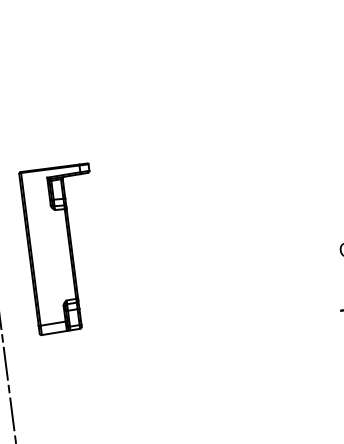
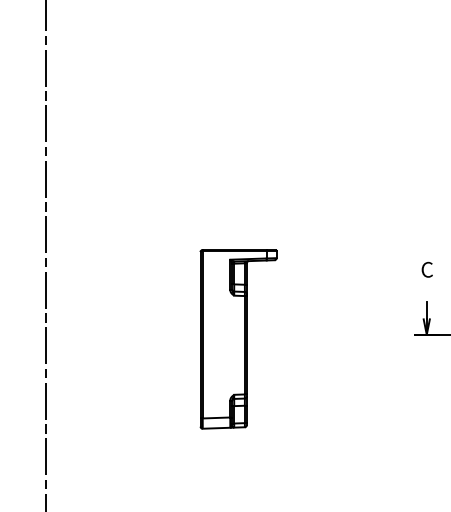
part: (64, 249) -> (238, 339), moved

